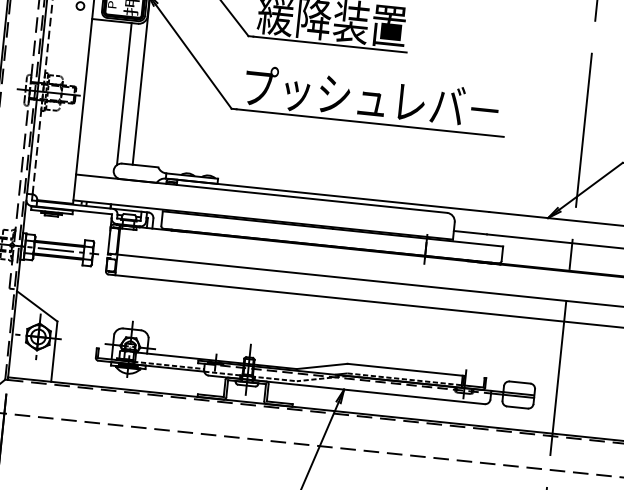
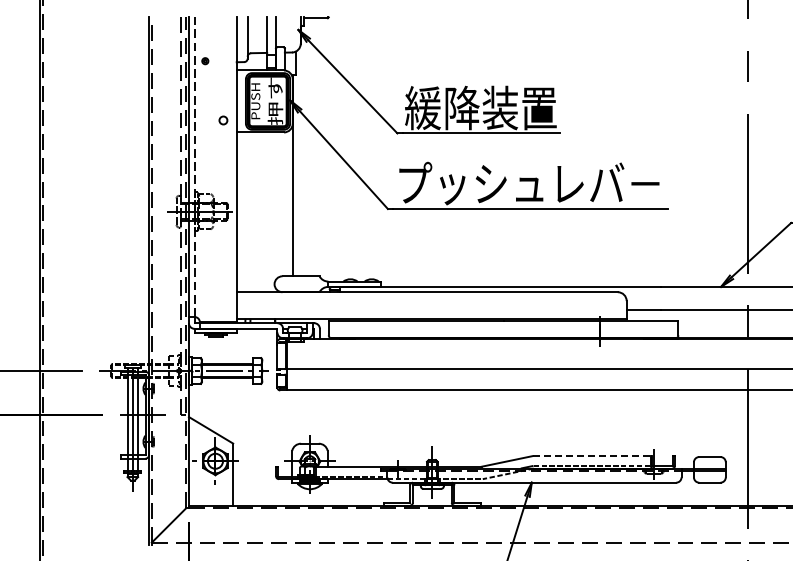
line: (124, 94) -> (277, 205), removed
line: (405, 370) -> (592, 456), solid -> dashed

